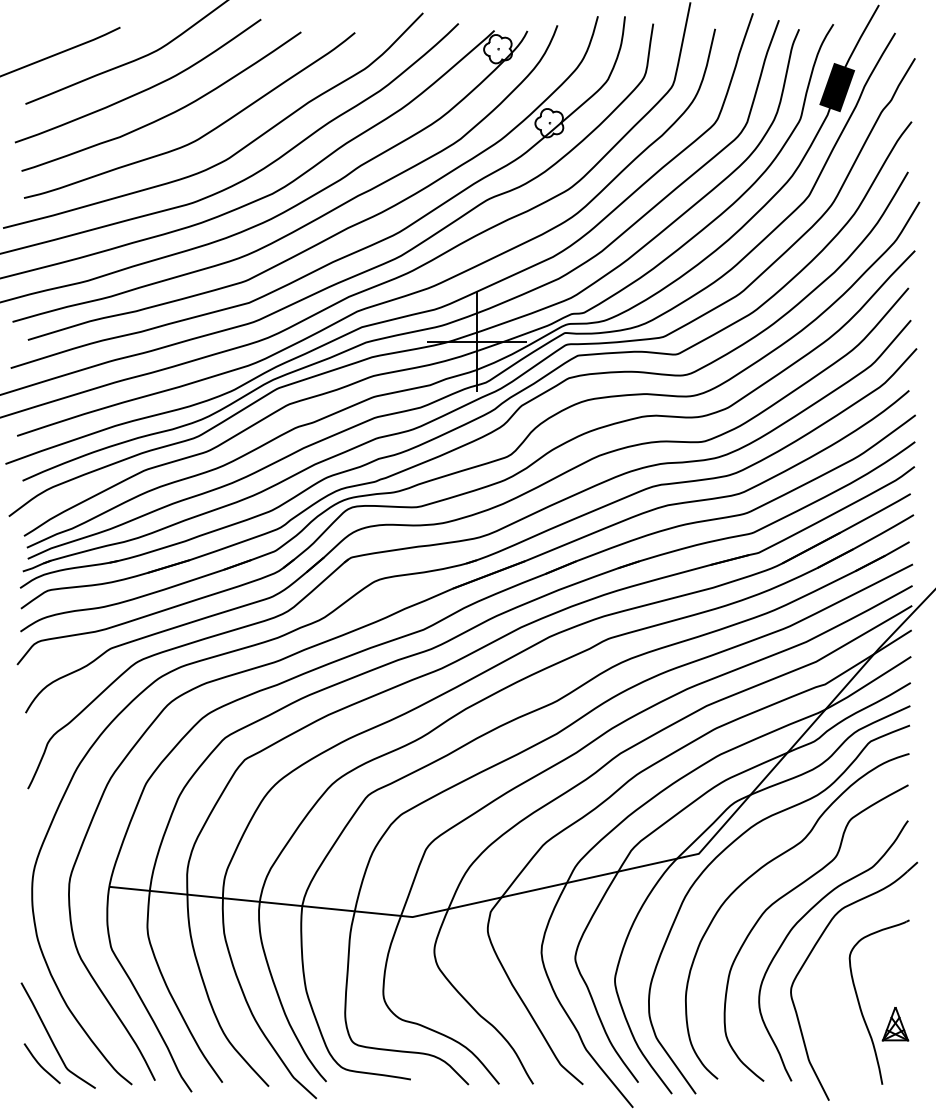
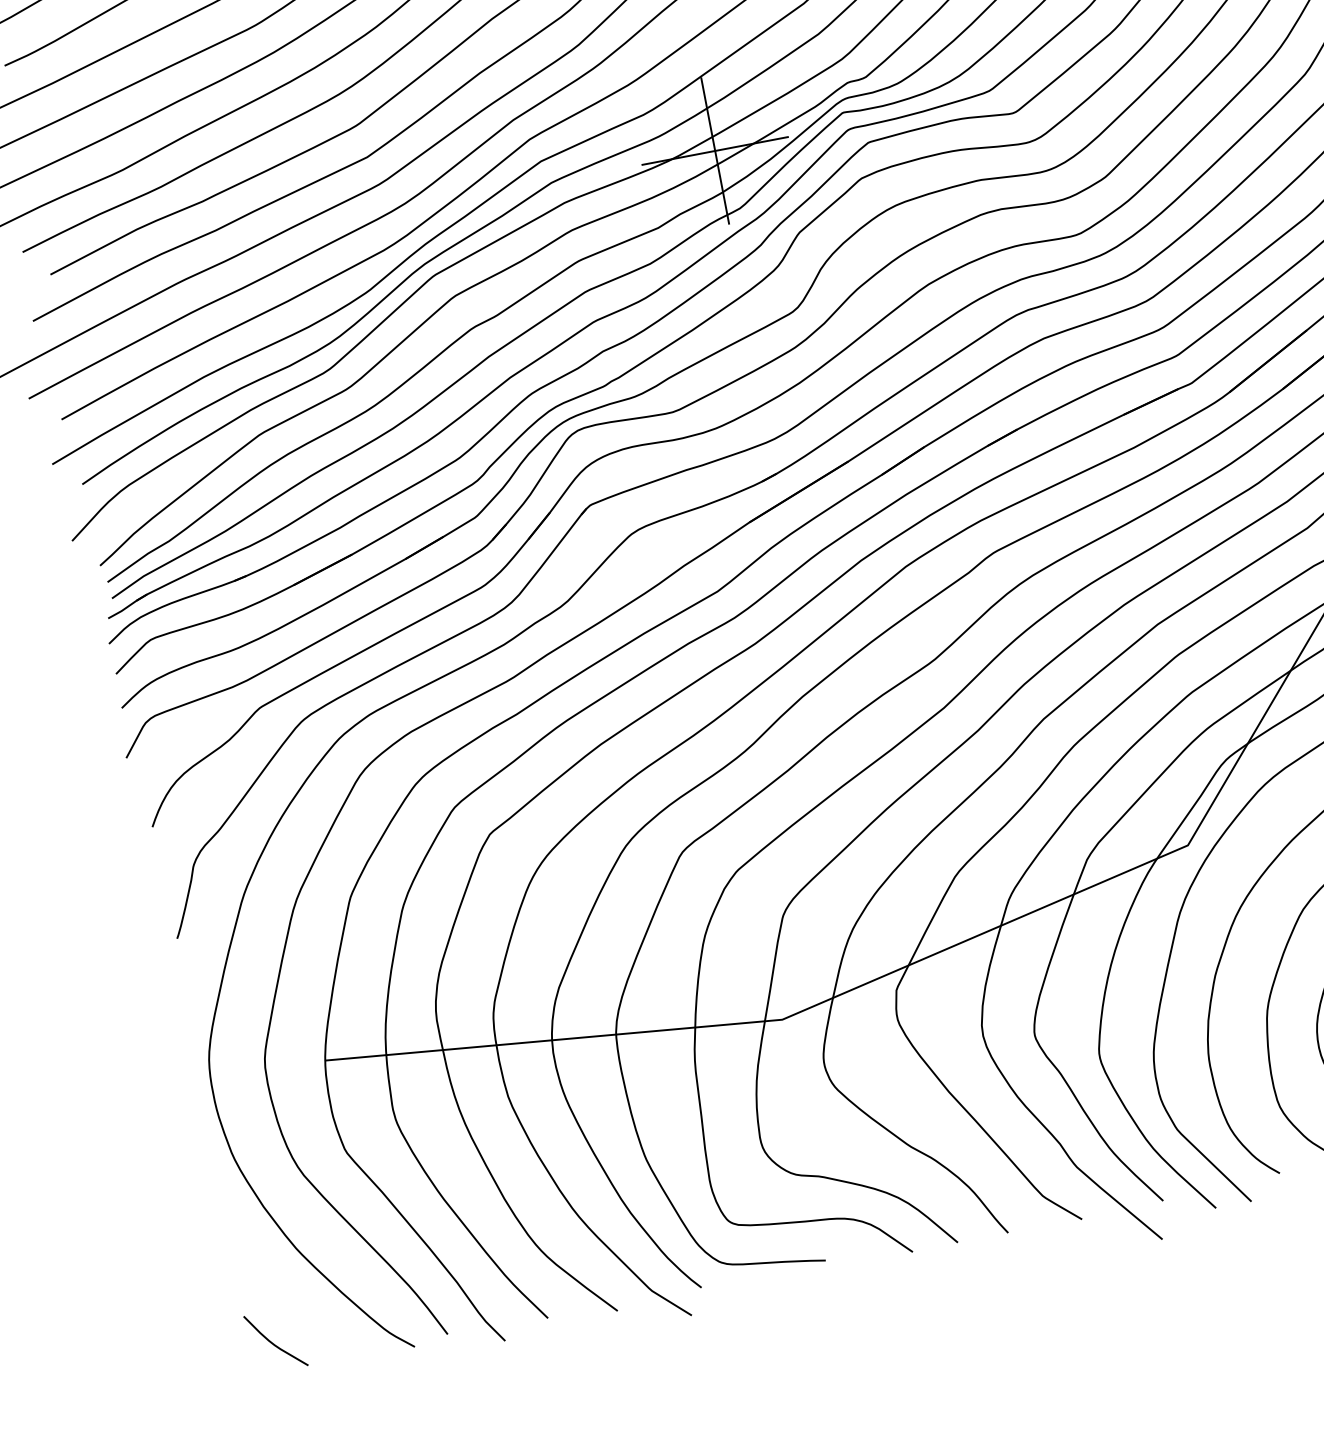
curve: (51, 1037) -> (282, 1299), removed

